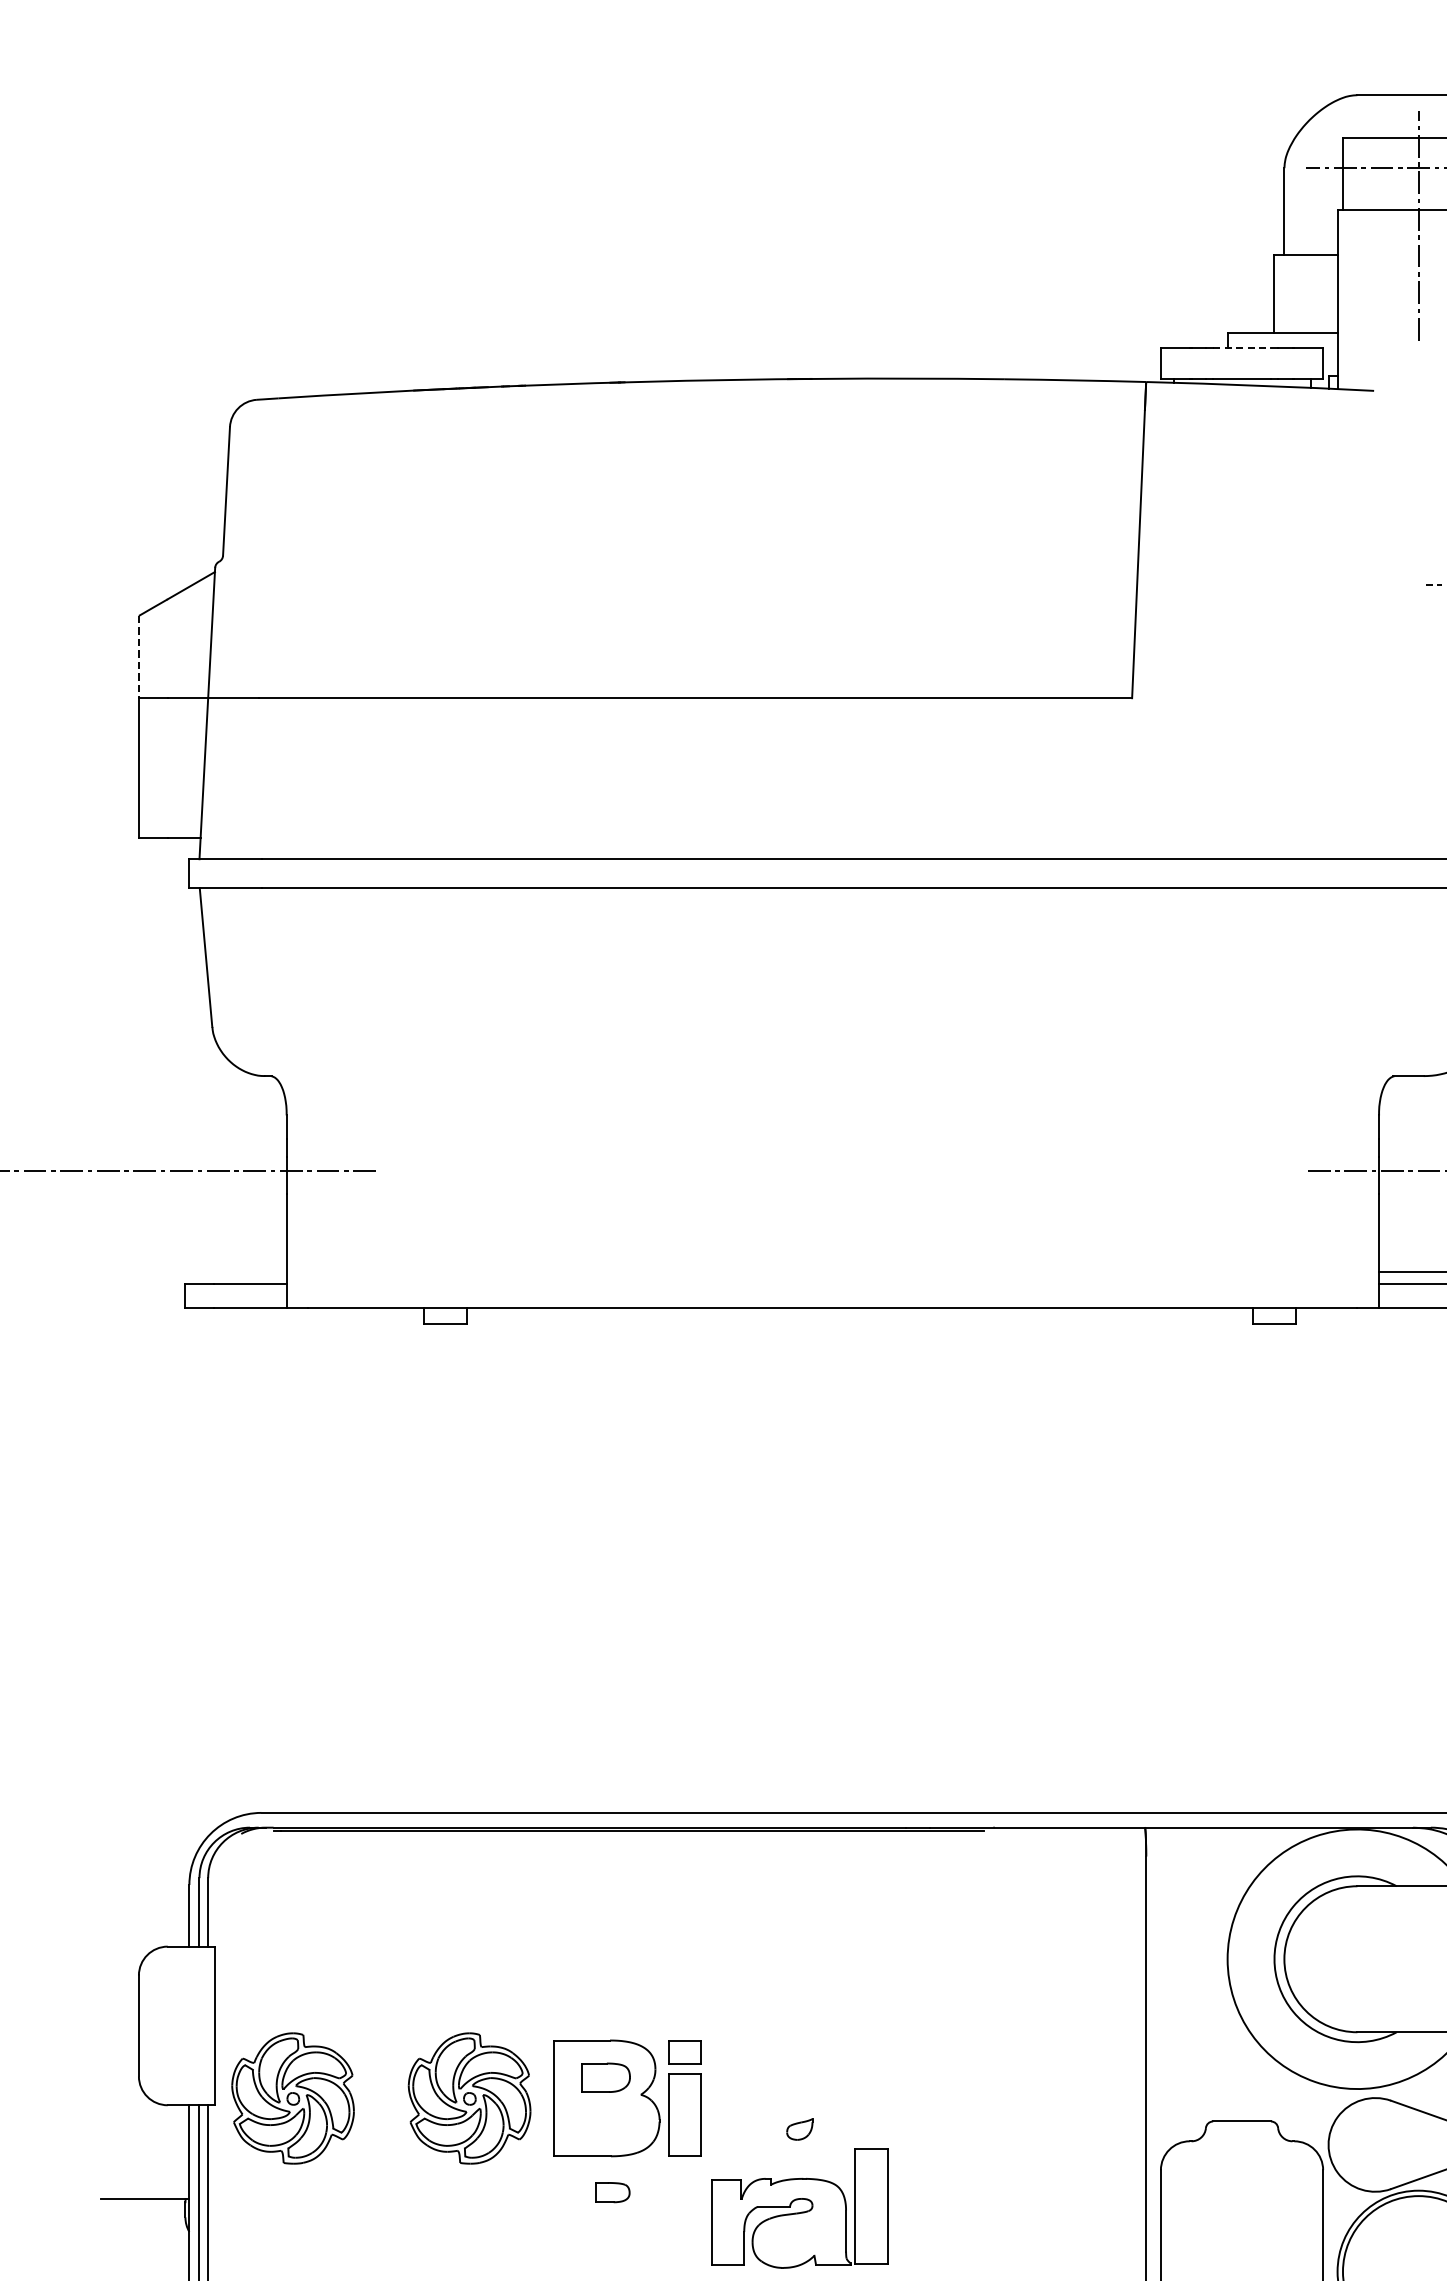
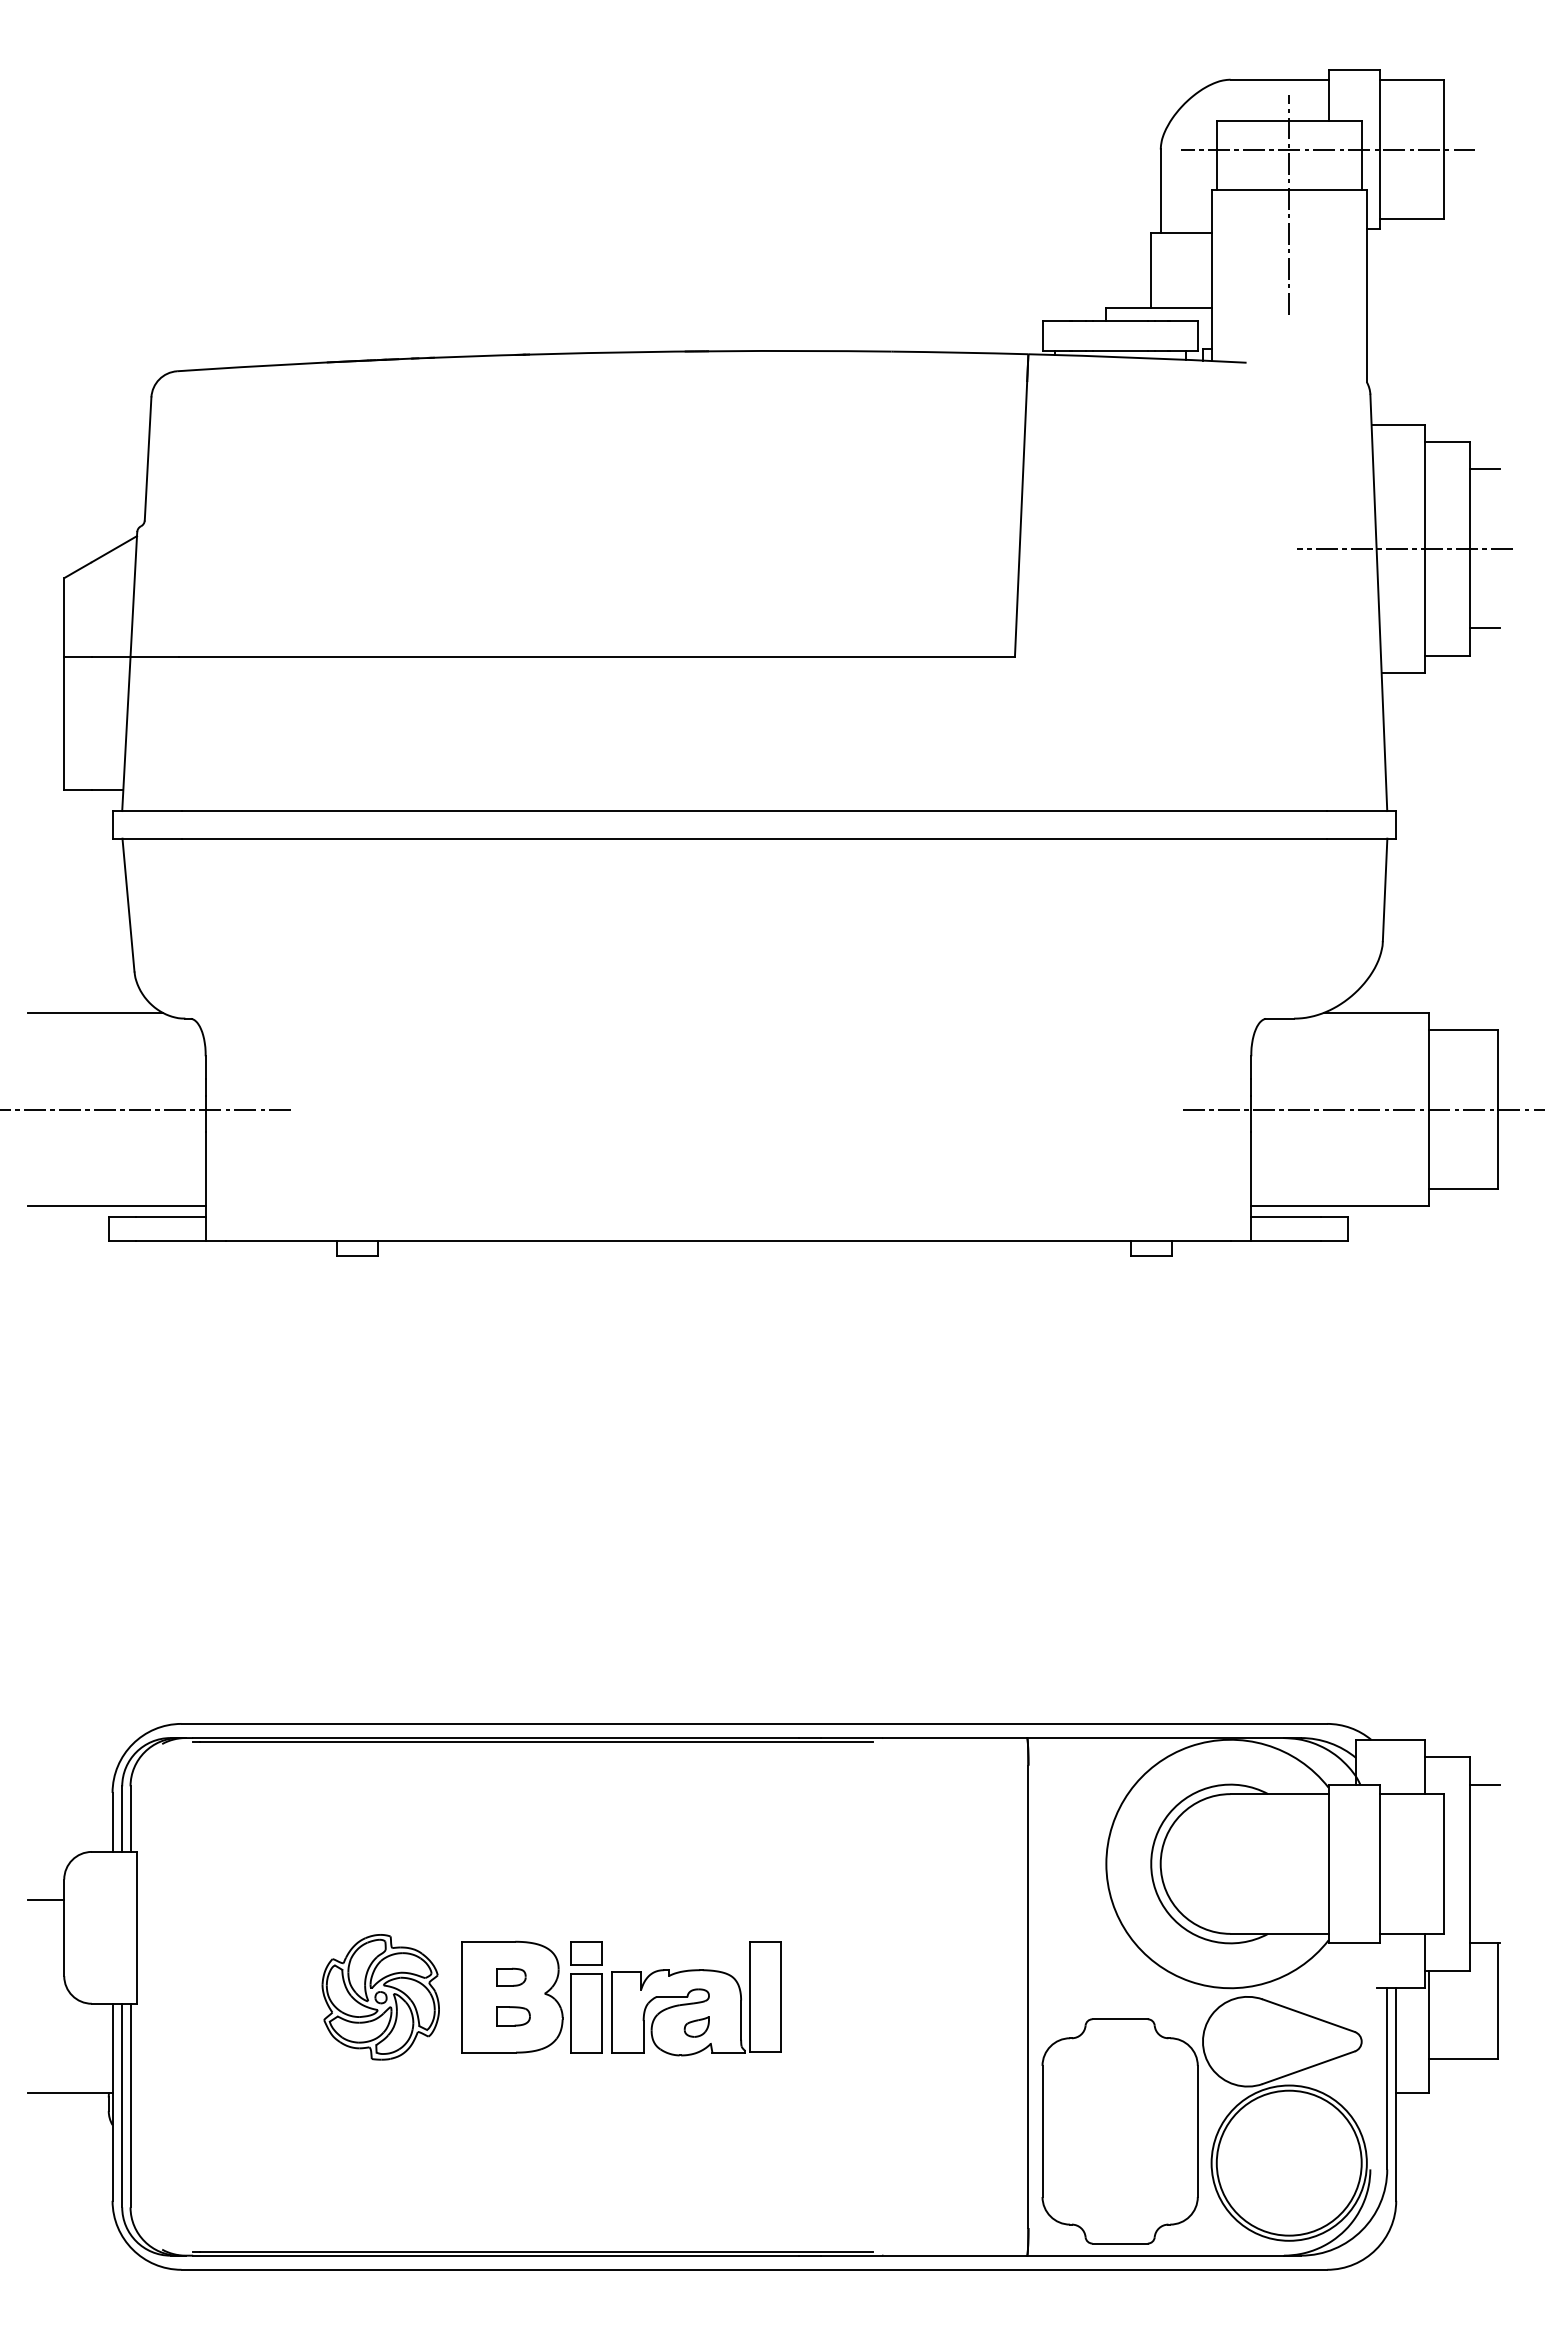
line: (1242, 347) -> (1120, 321), dashed -> solid
line: (139, 658) -> (64, 618), dashed -> solid
line: (171, 1069) -> (95, 1012), added
line: (193, 1272) -> (116, 1206), added
line: (120, 1997) -> (46, 1900), added
part: (606, 2076) -> (511, 1976), size x0.62
part: (292, 2098) -> (211, 1997), removed
part: (612, 2192) -> (513, 2016), moved
part: (799, 2208) -> (696, 1998), moved

